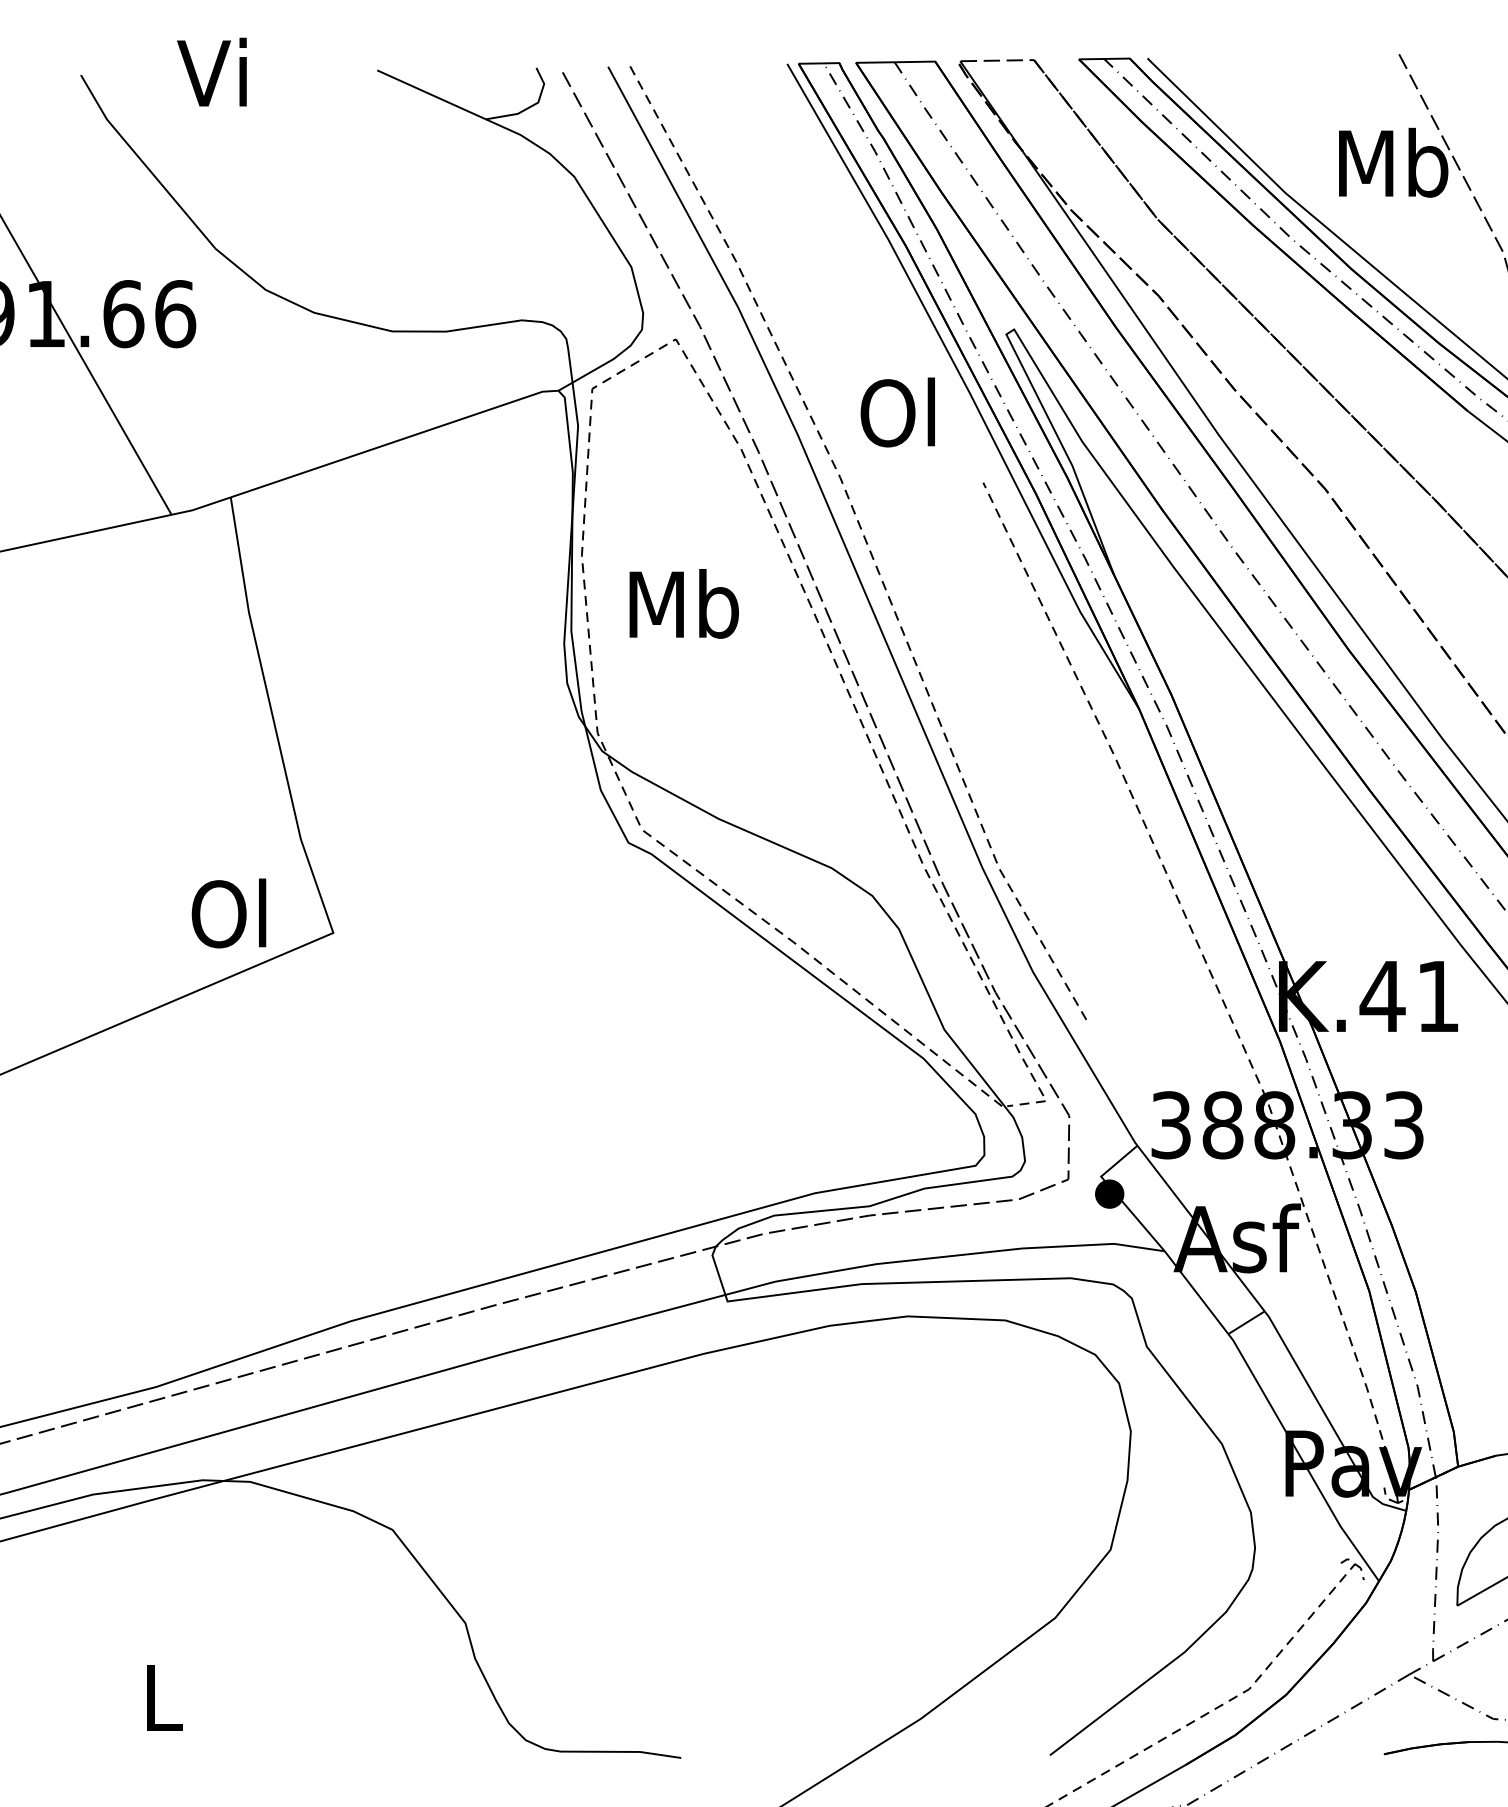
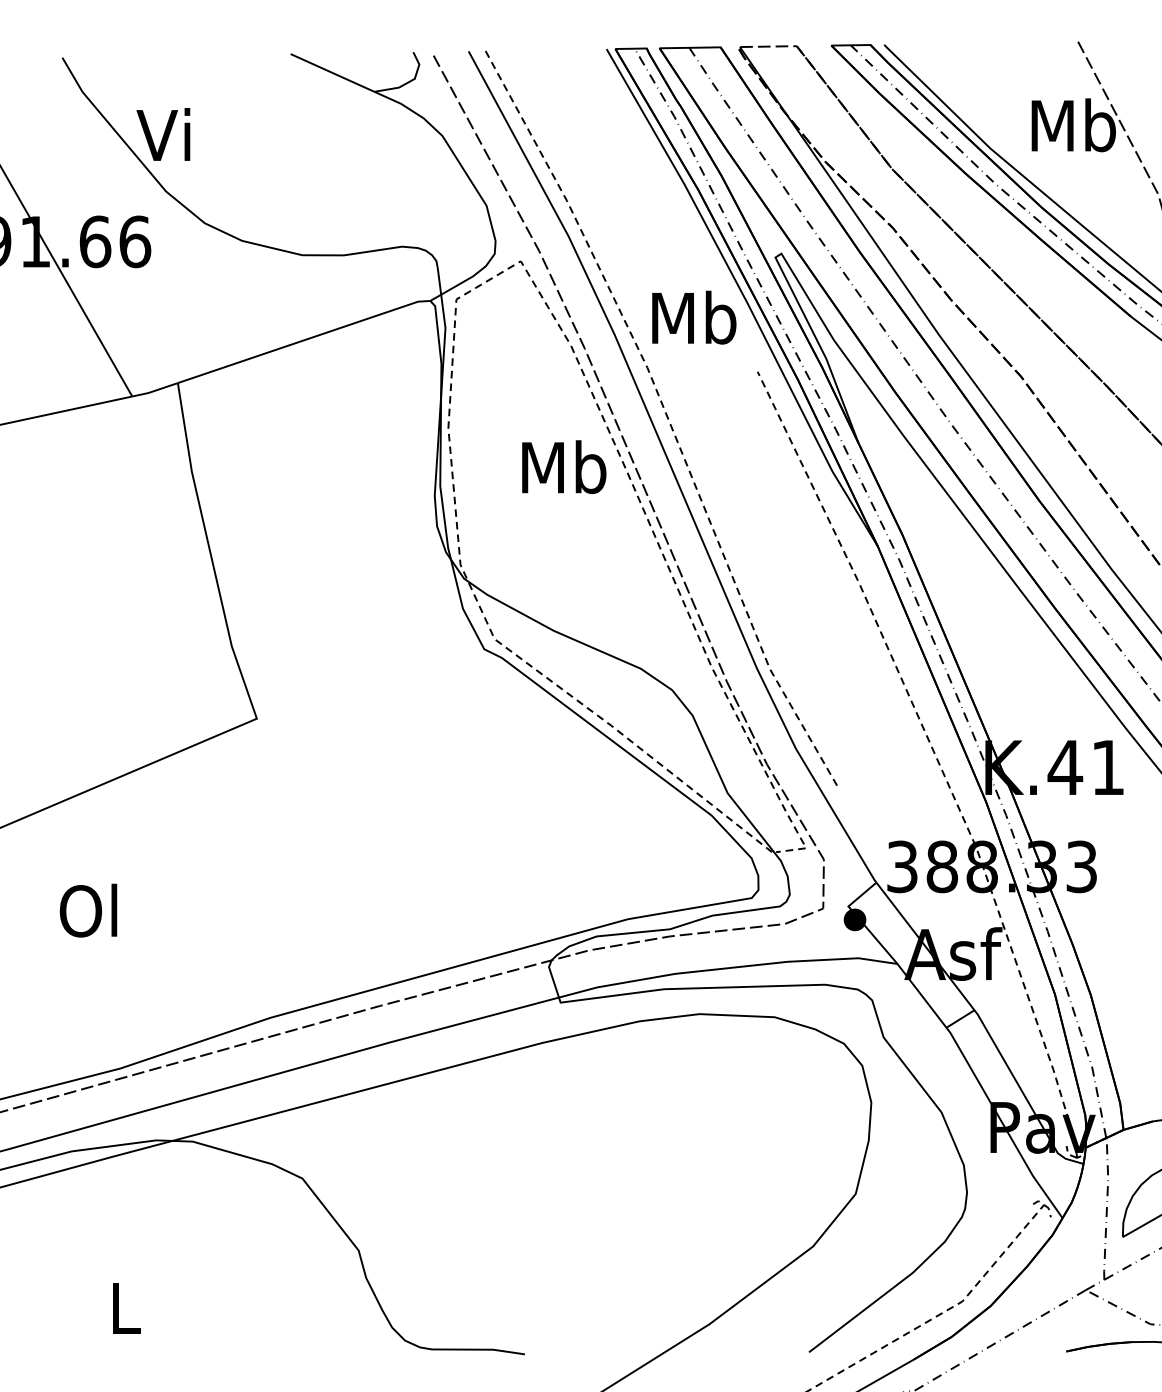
text: (212, 72) -> (163, 134), moved
text: (901, 412) -> (694, 317), Ol -> Mb
text: (684, 604) -> (564, 467), moved
text: (228, 913) -> (88, 910), moved

